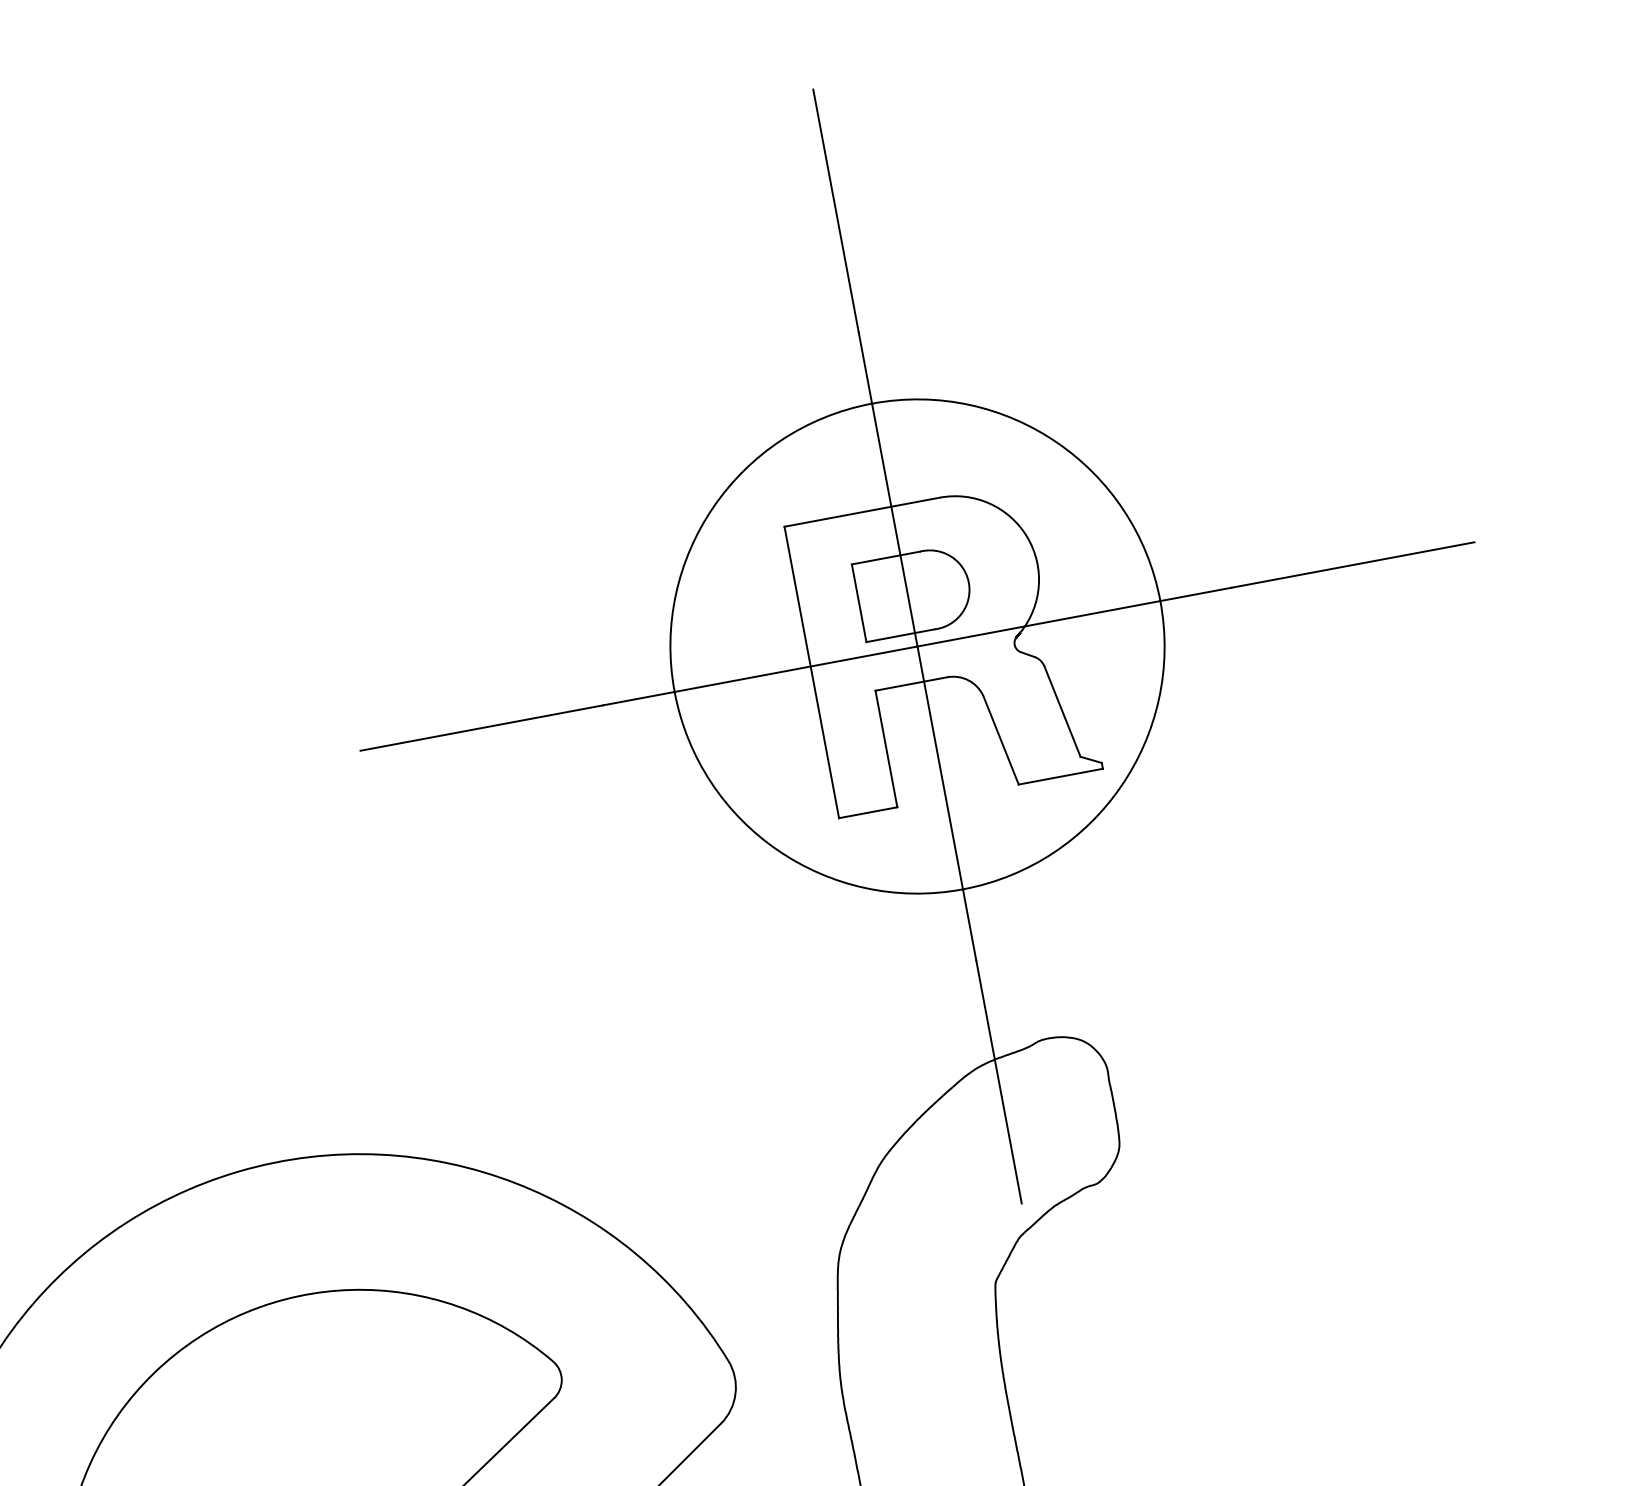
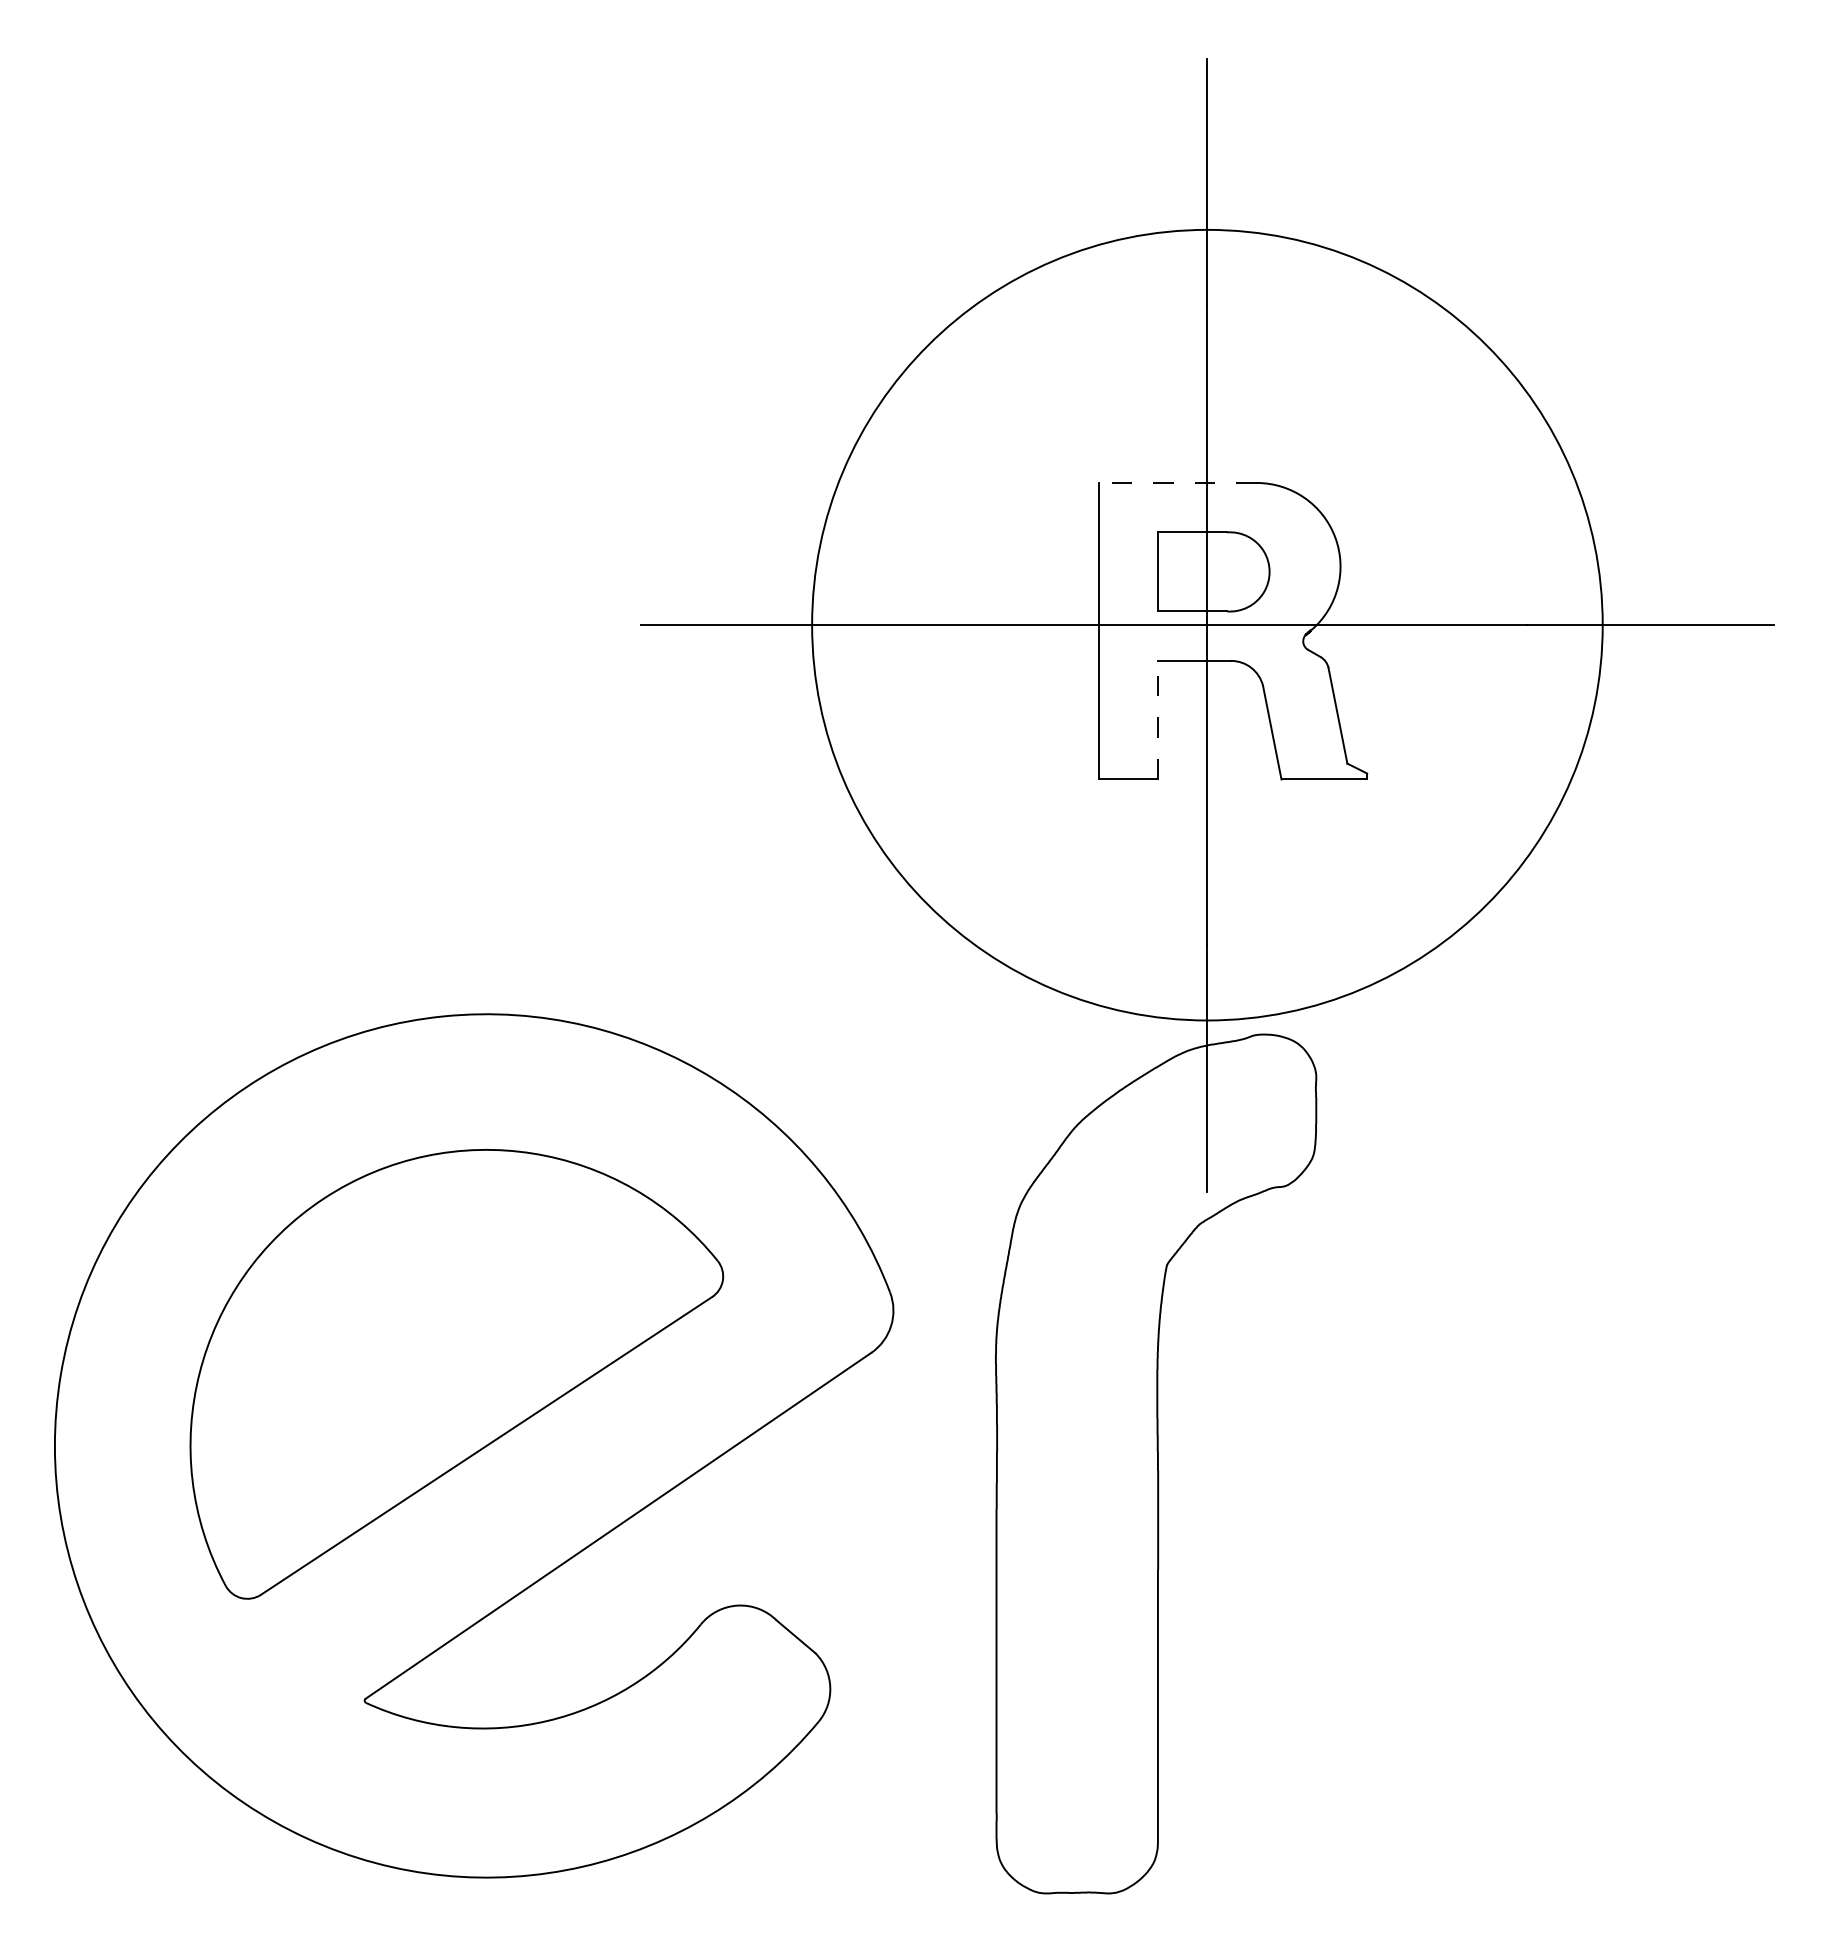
line: (862, 512) -> (1177, 483), solid -> dashed
circle: (917, 646) -> (1207, 625), size x1.6
line: (886, 748) -> (1158, 719), solid -> dashed

